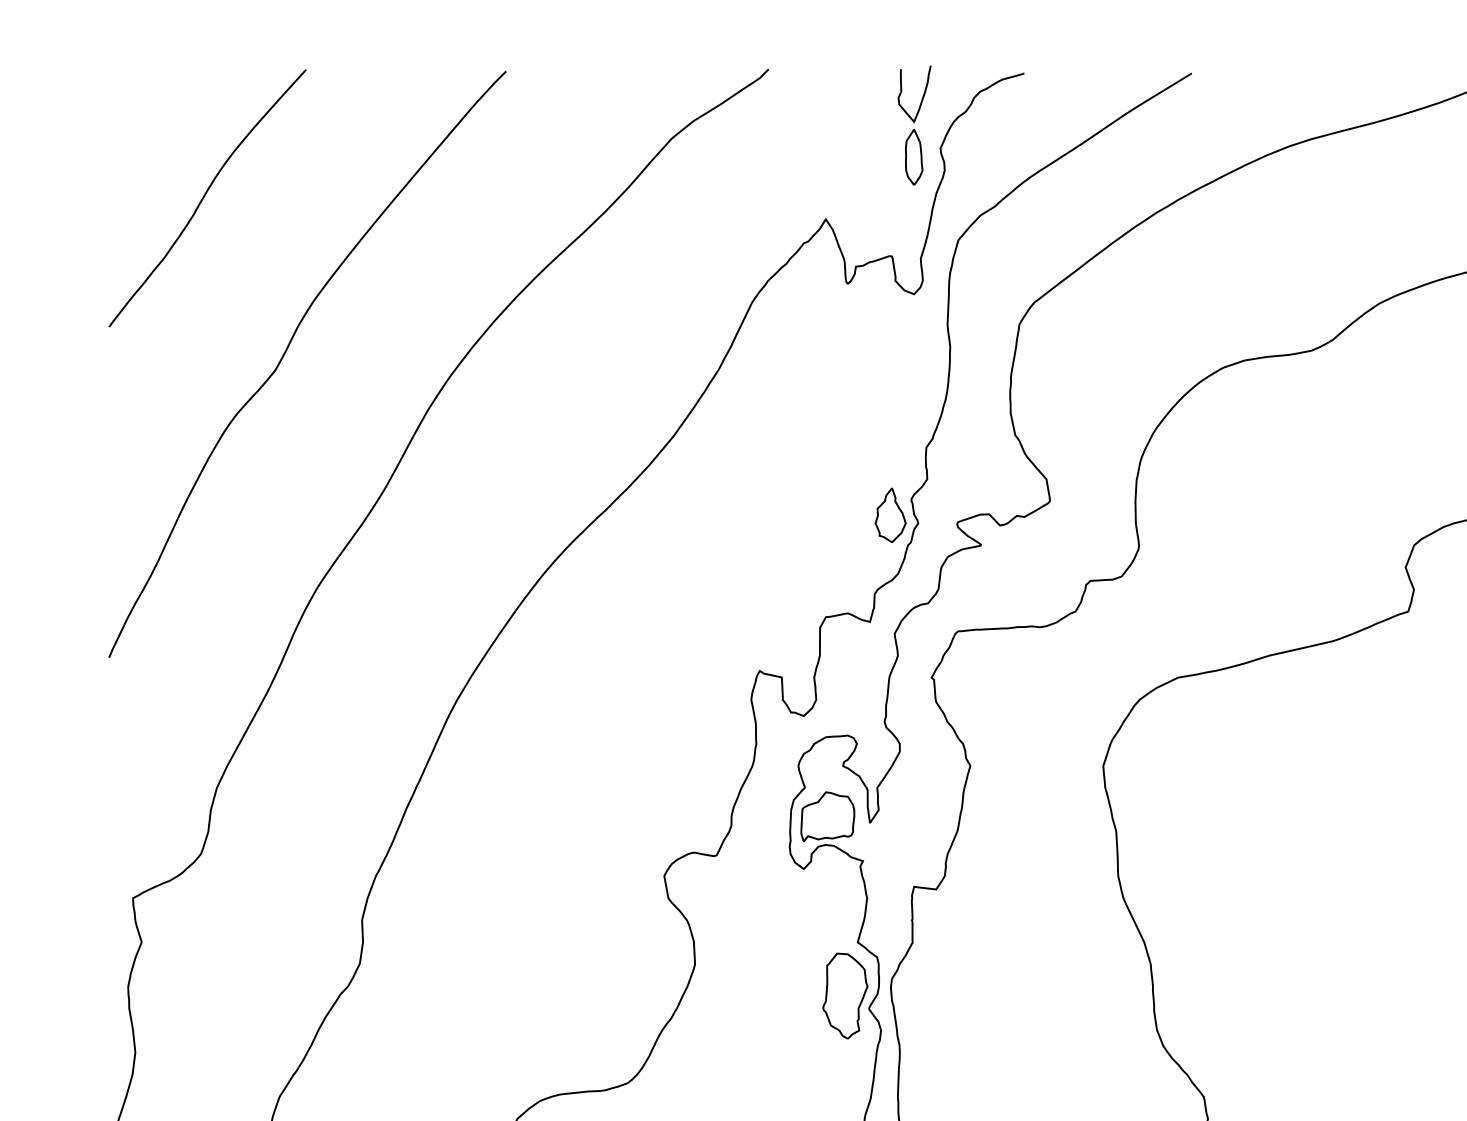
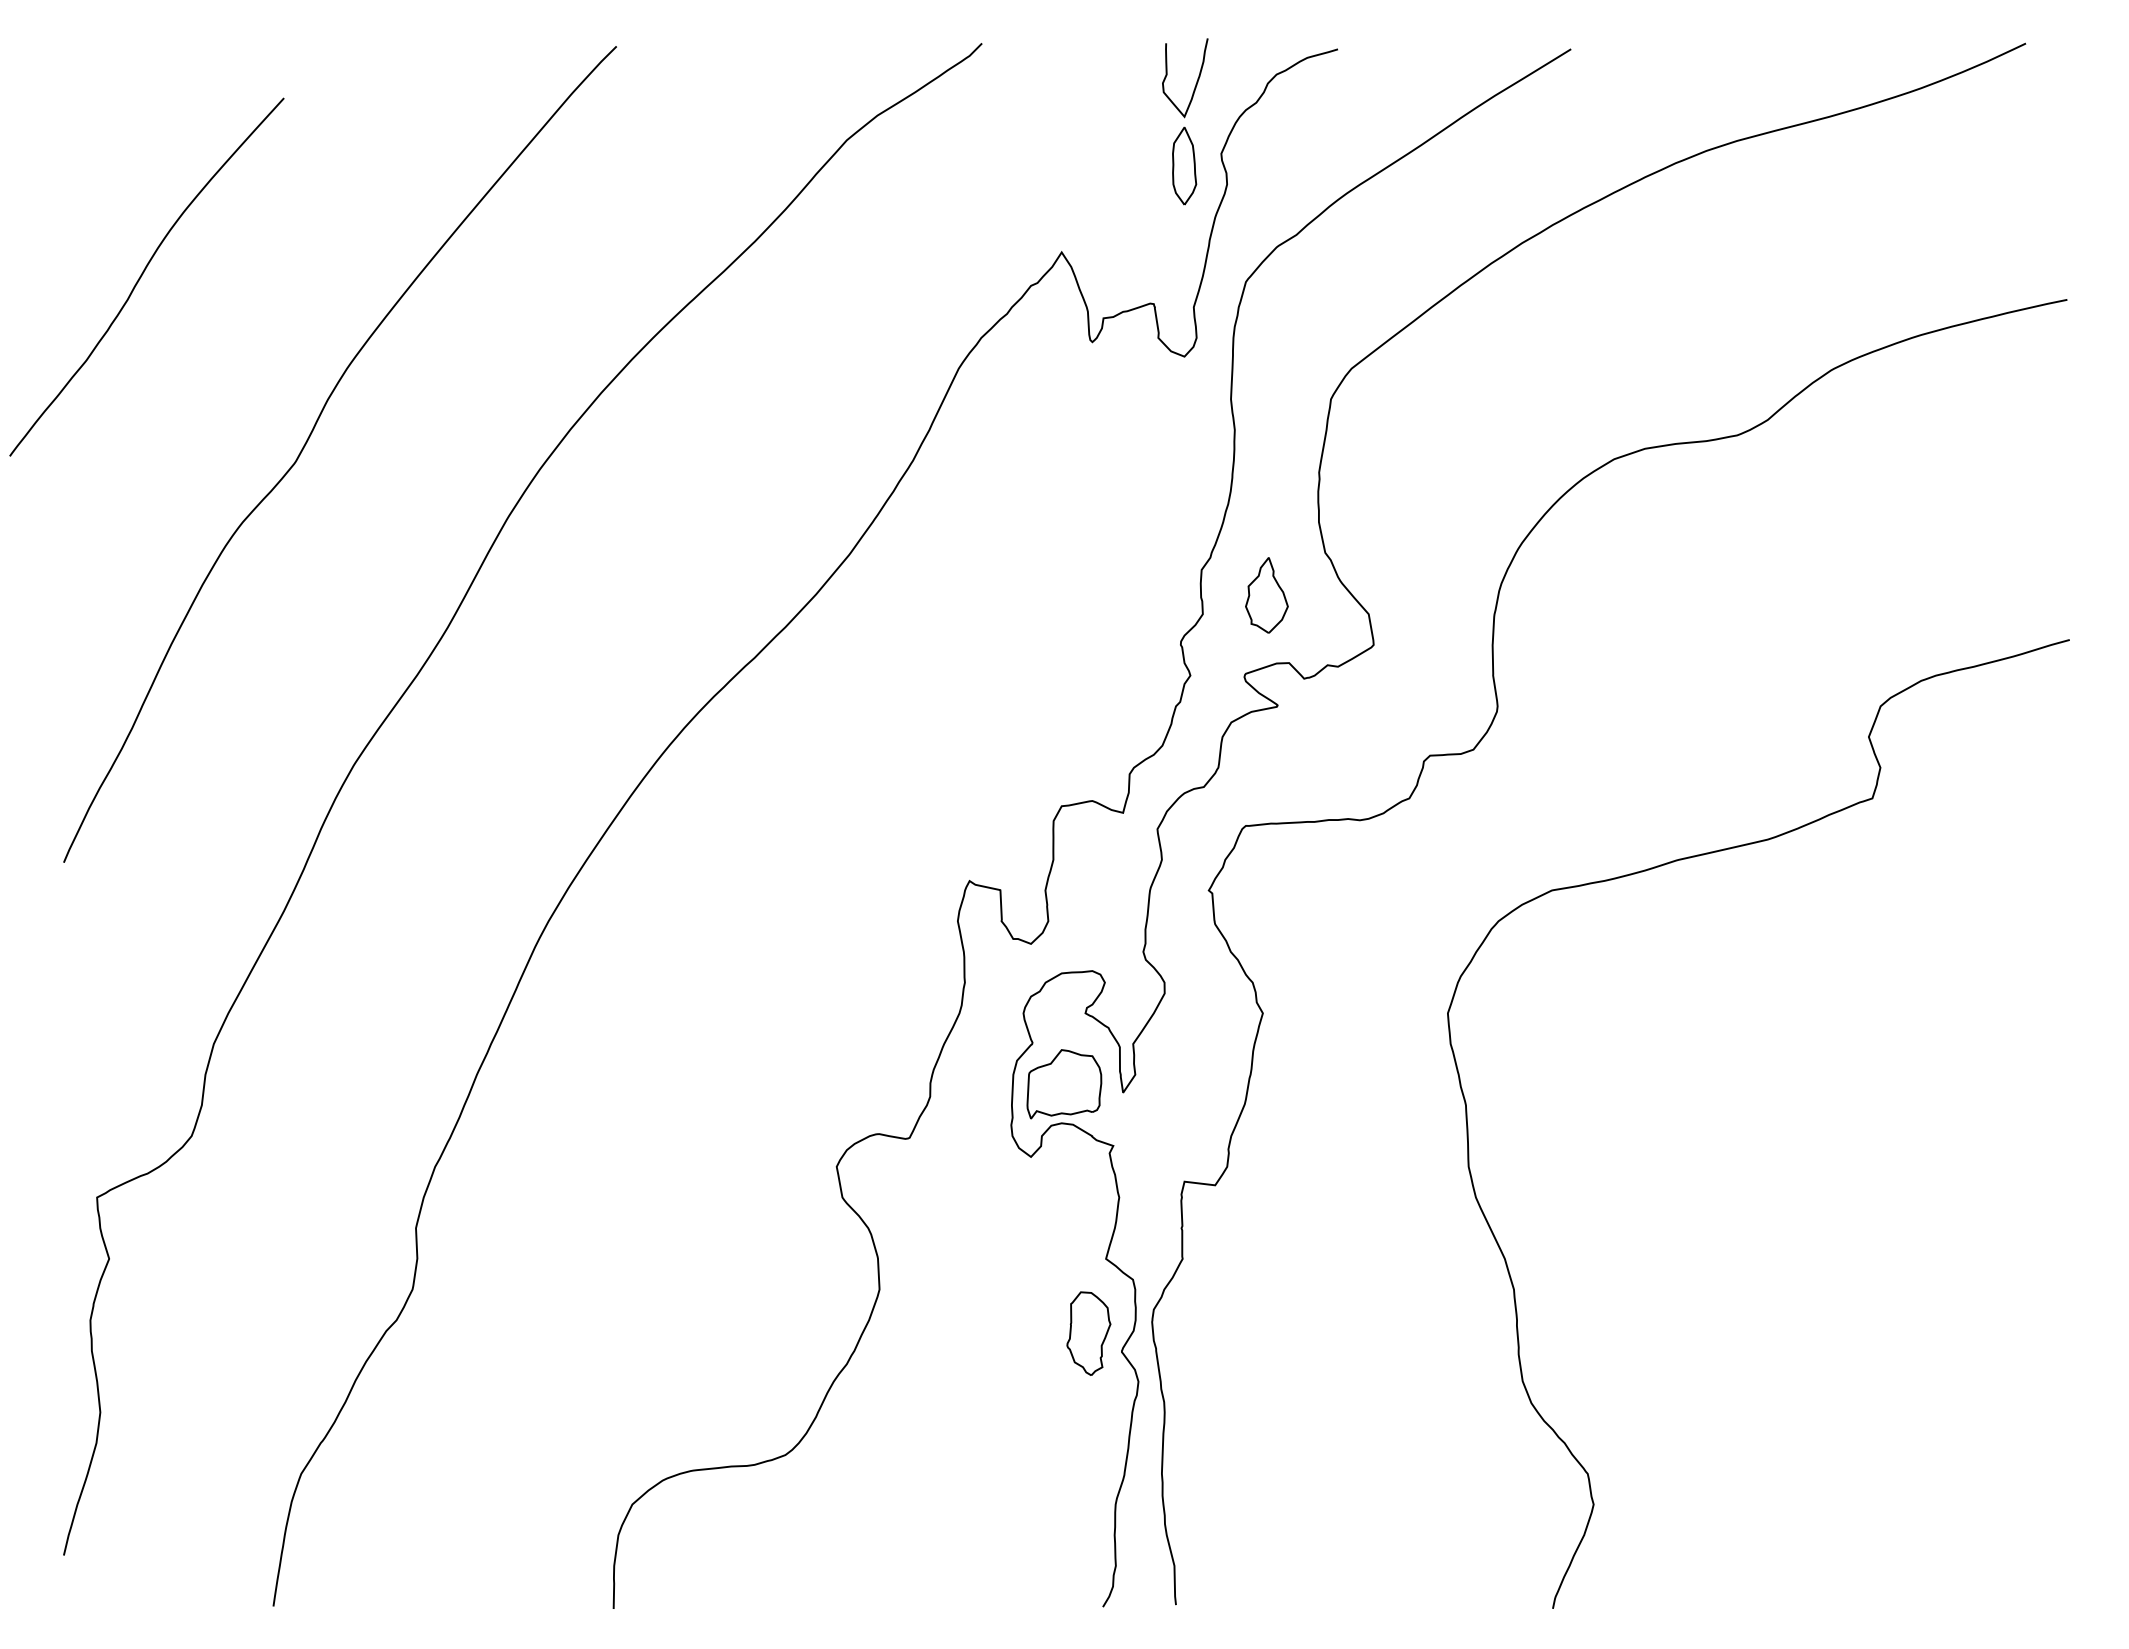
curve: (205, 196) -> (143, 274), moved
part: (890, 515) -> (1266, 595), moved
part: (845, 995) -> (1088, 1333), size x0.7

